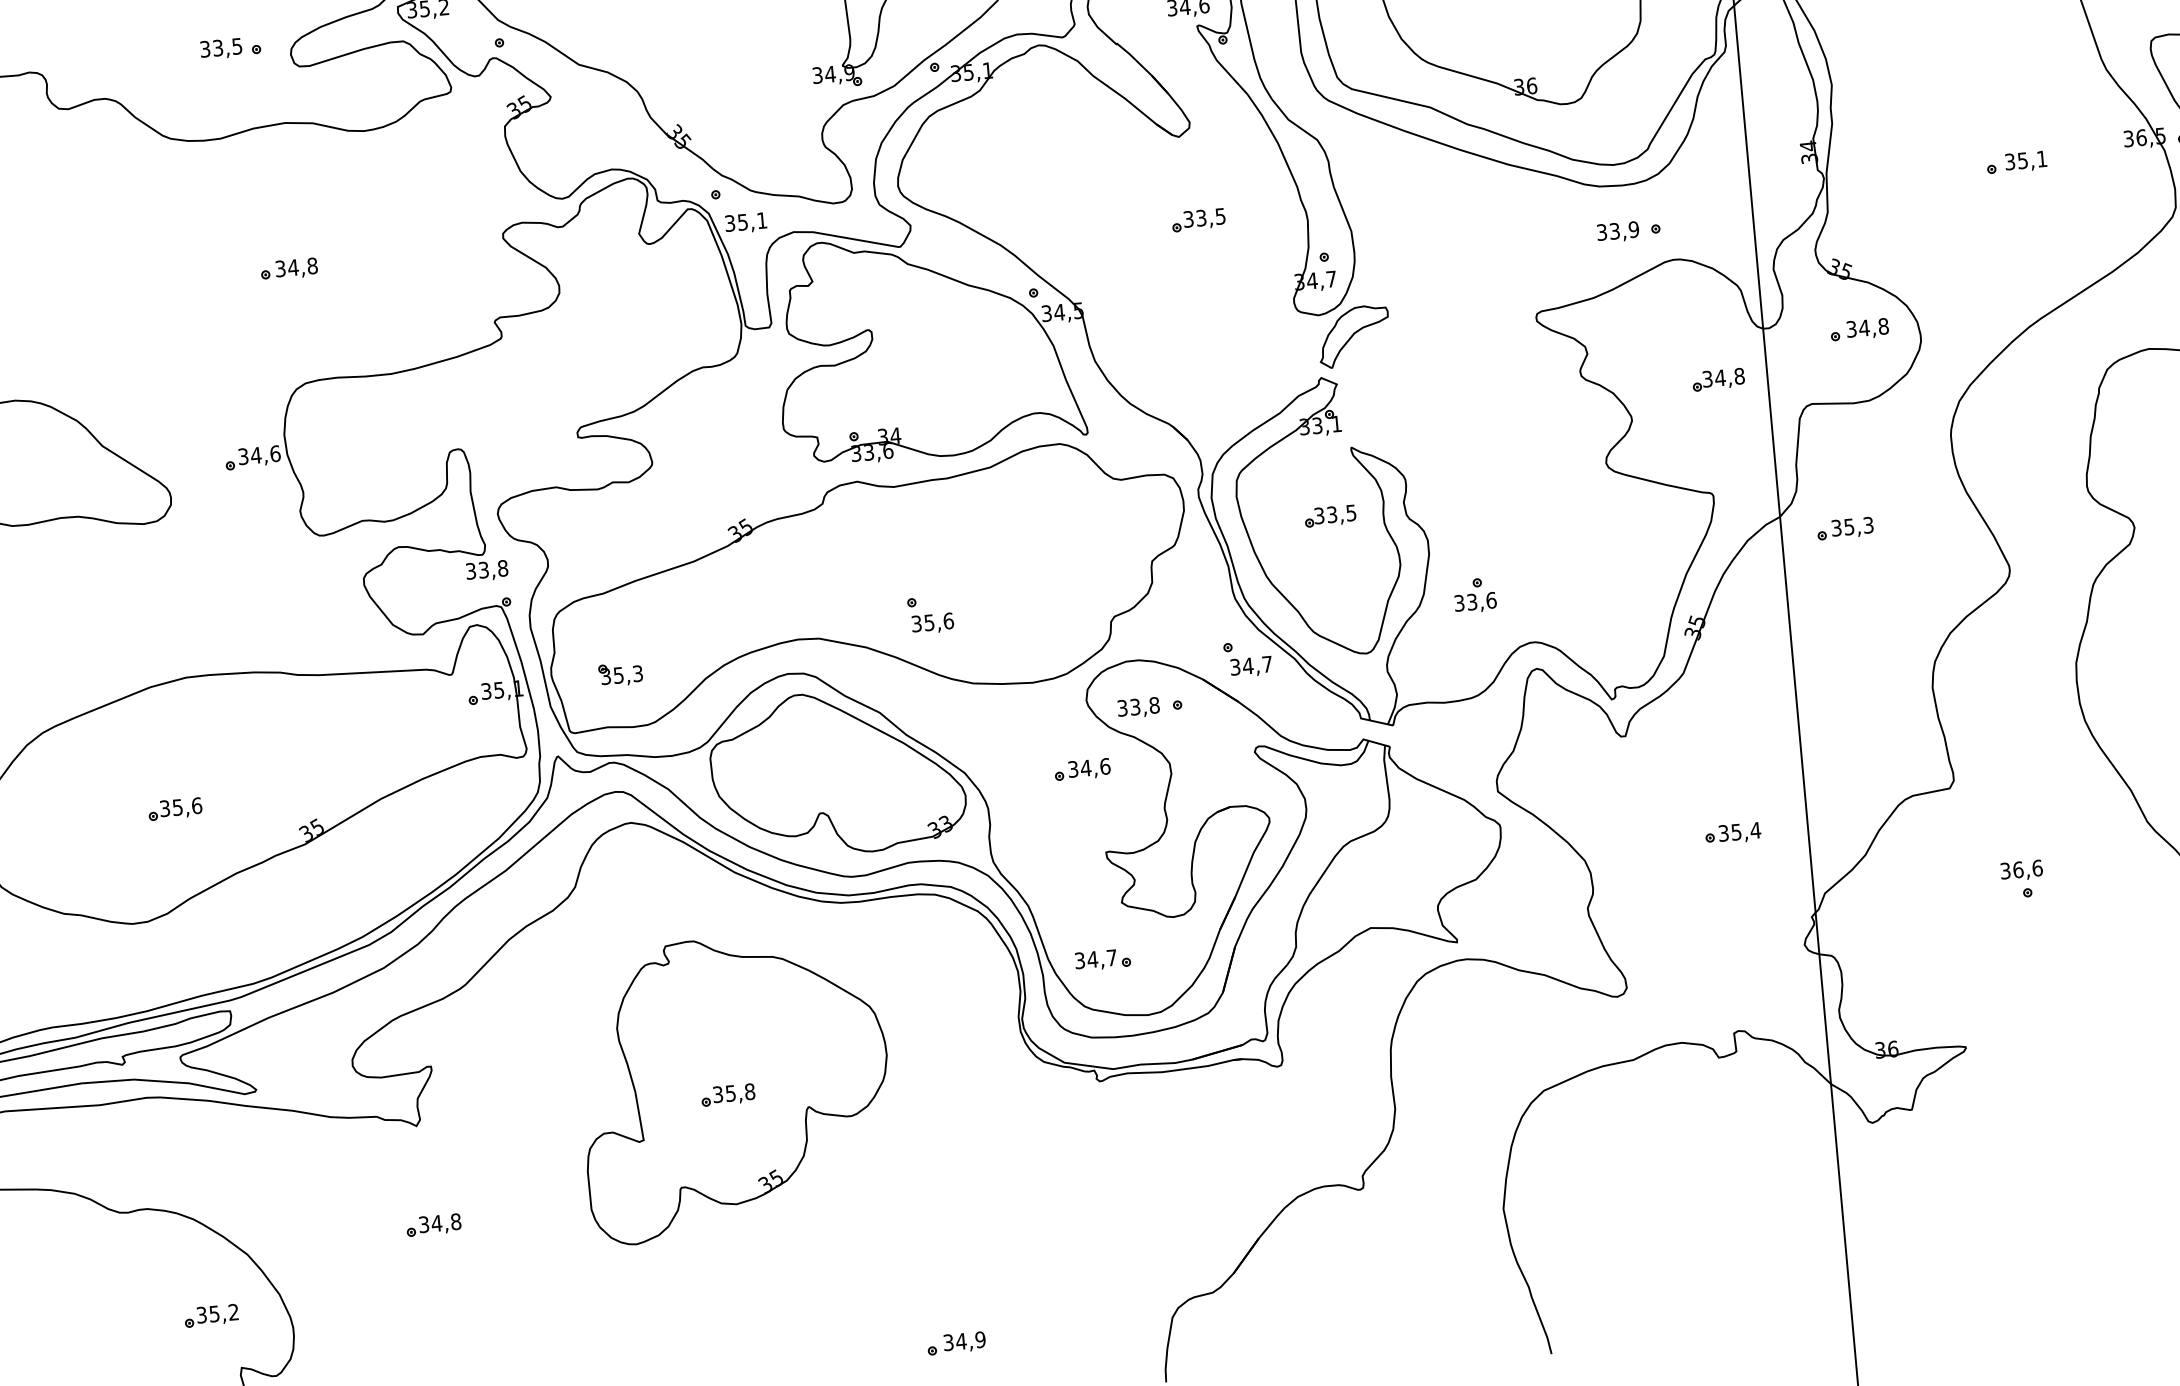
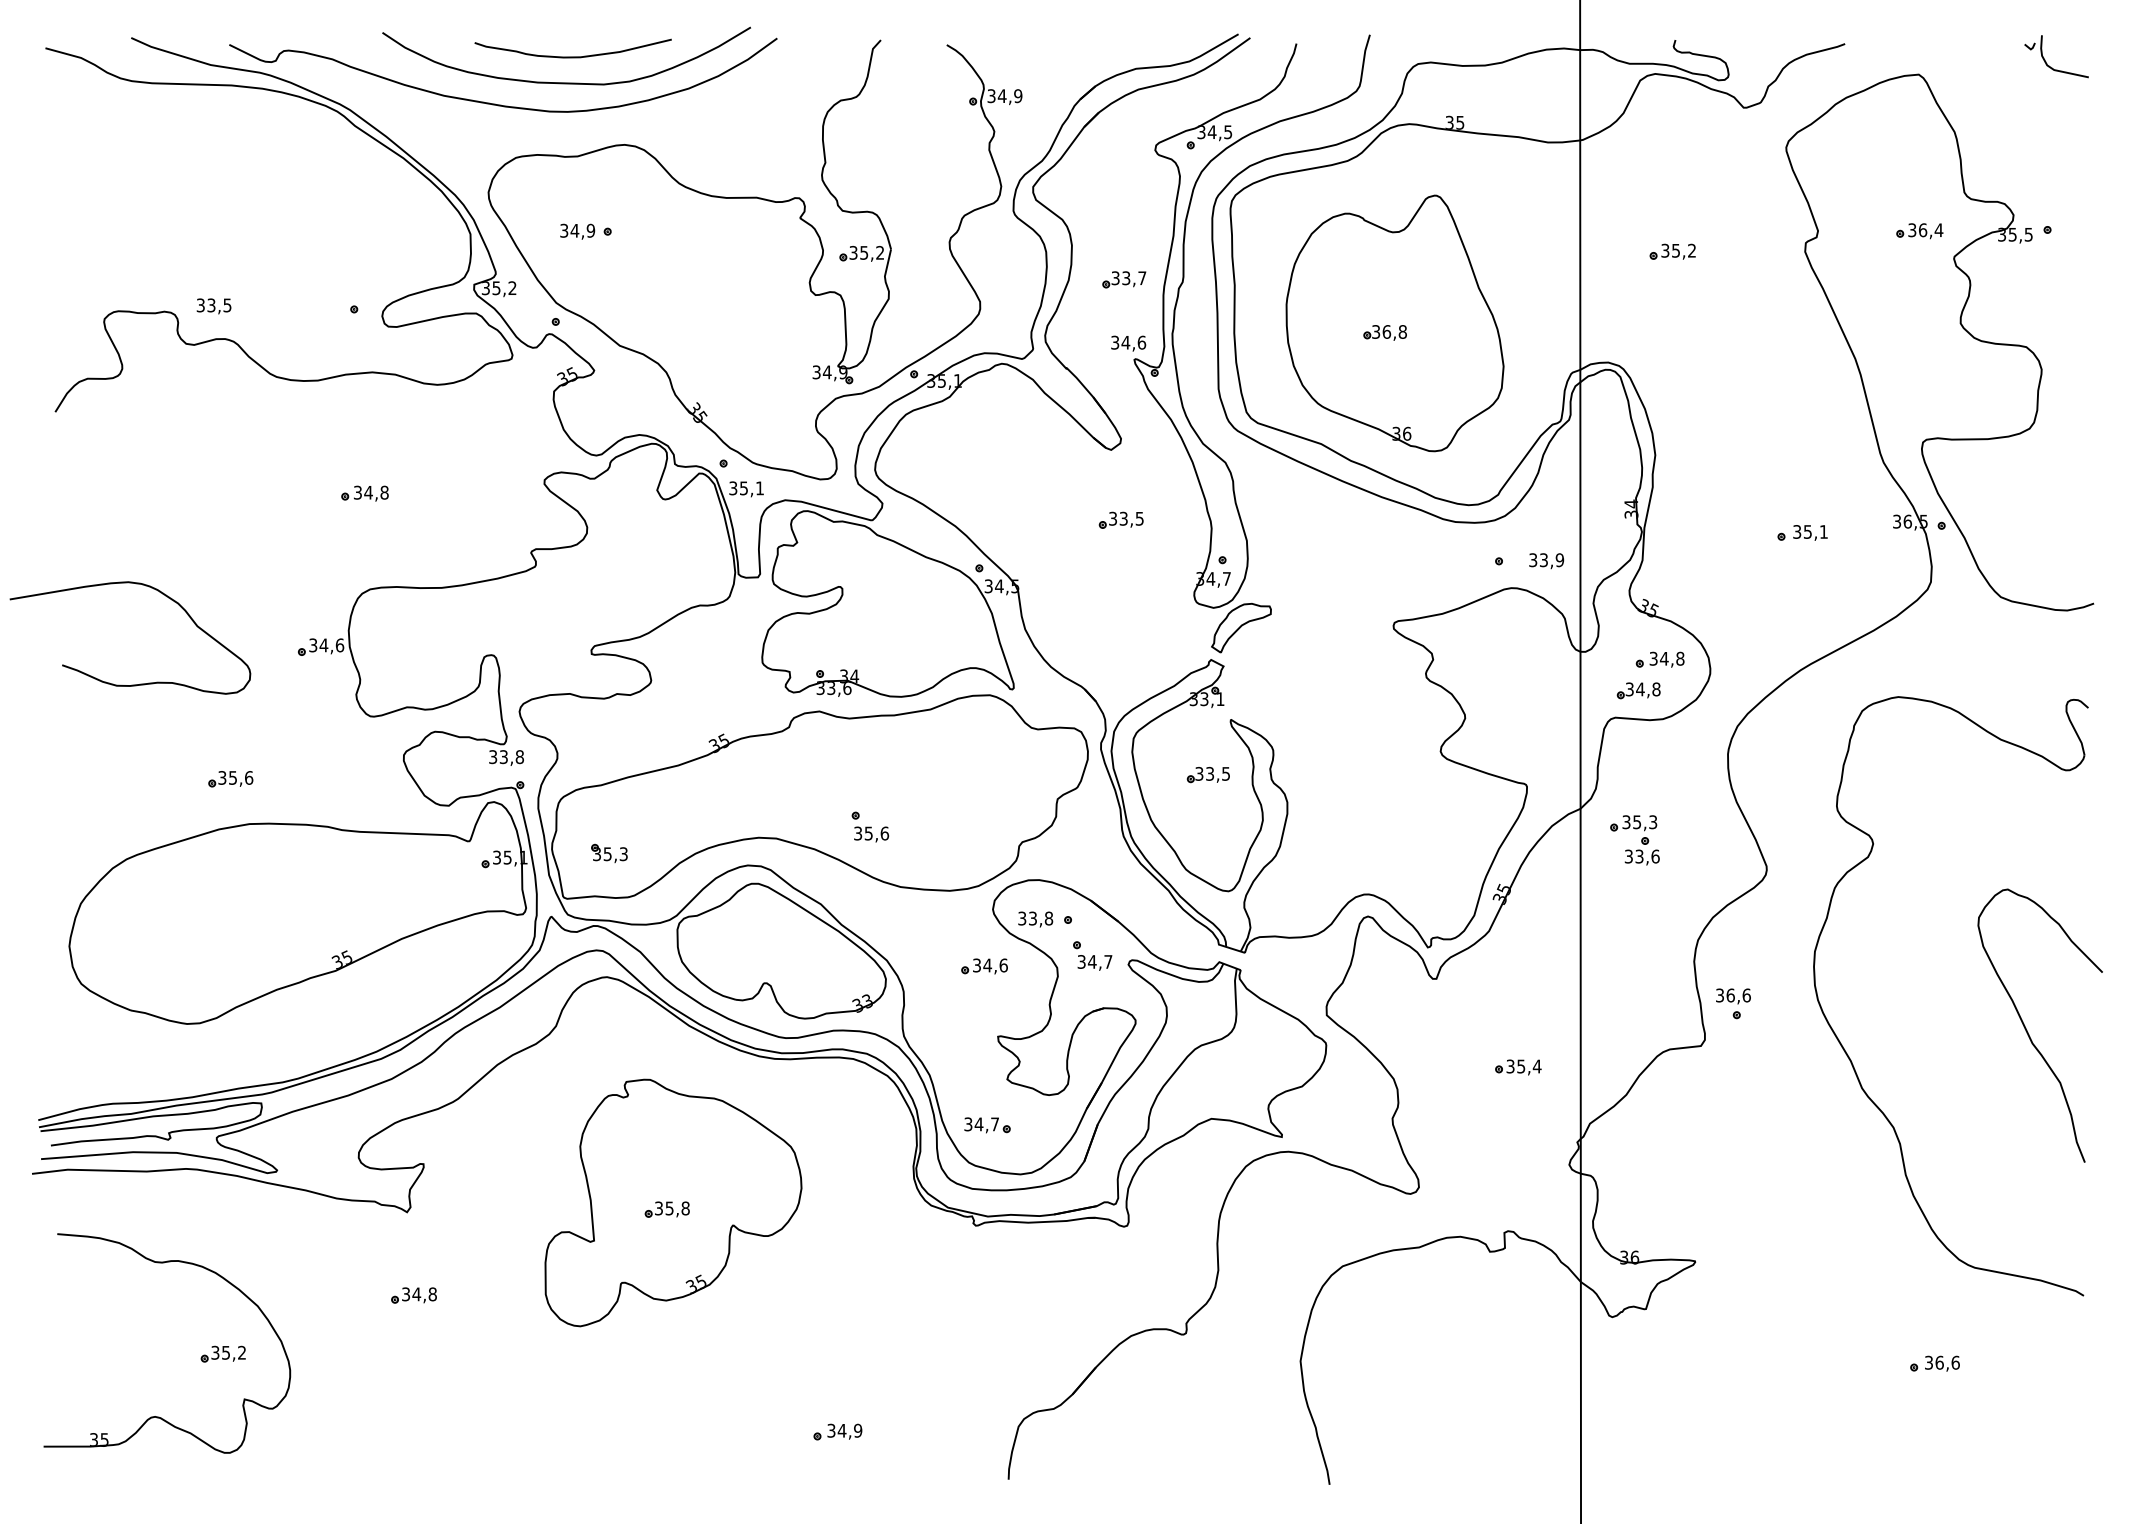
text: (220, 49) -> (213, 306), moved
text: (1618, 232) -> (1546, 561), moved
part: (1718, 379) -> (1638, 690), moved
part: (1474, 595) -> (1641, 851), moved
part: (1247, 658) -> (1092, 955), moved
part: (174, 809) -> (230, 779), moved
part: (2022, 879) -> (1733, 1003), moved

